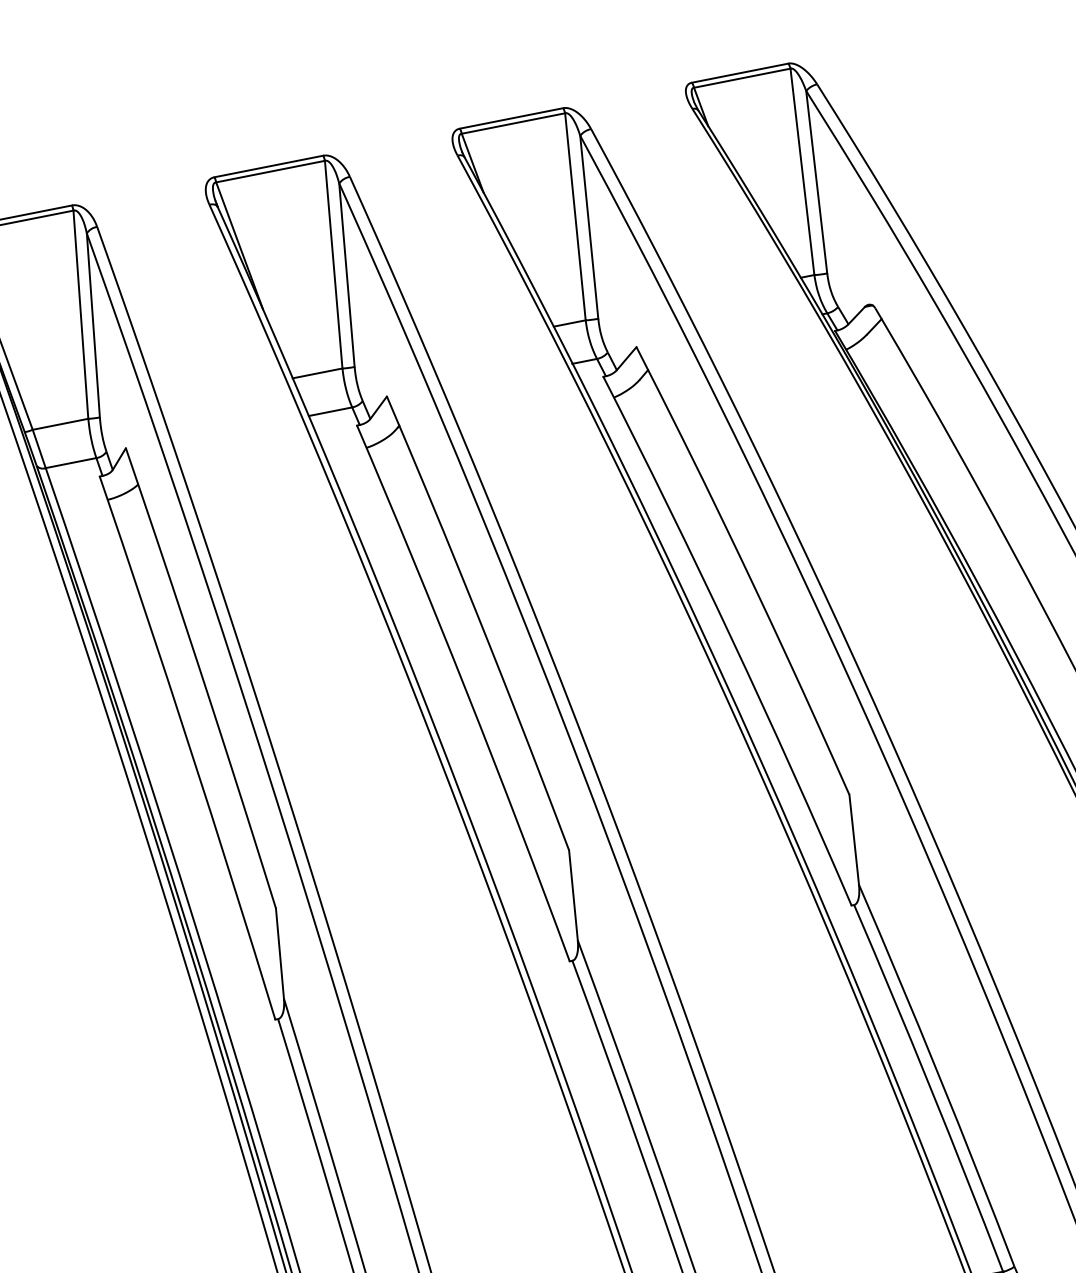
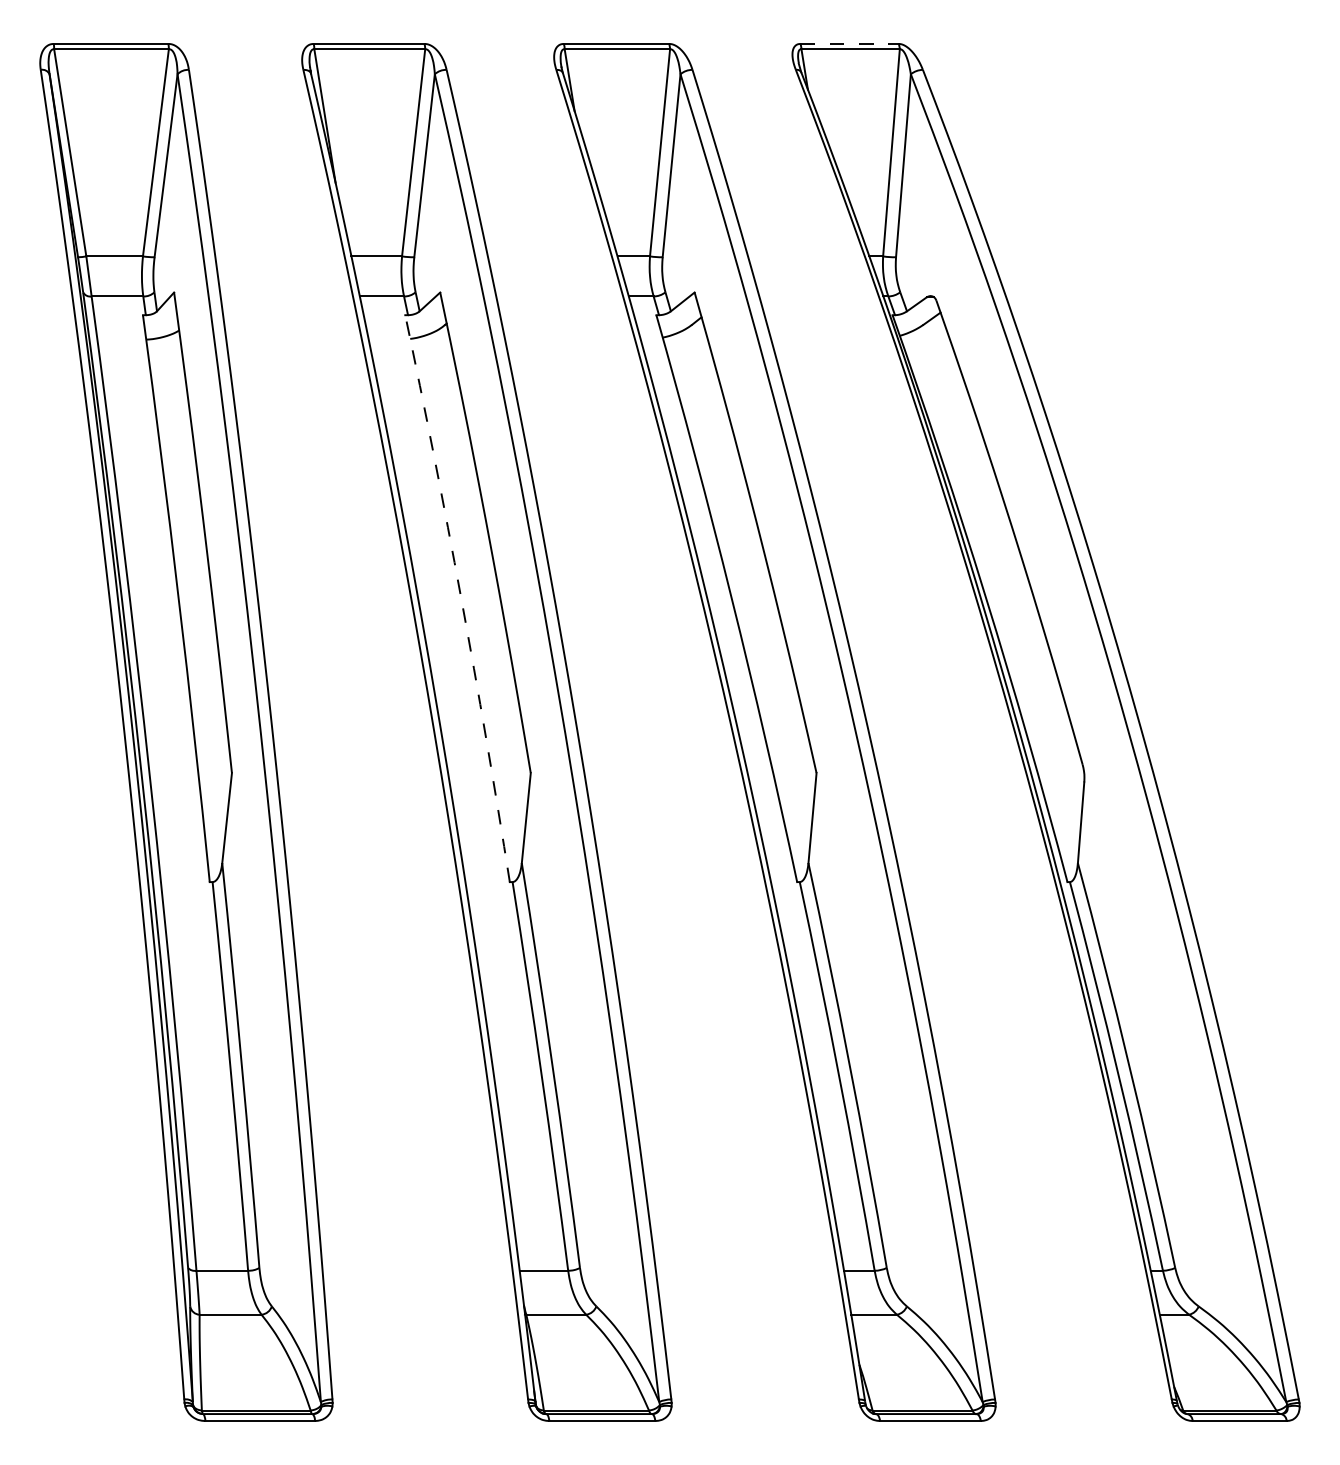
line: (741, 72) -> (850, 43), solid -> dashed
arc: (467, 692) -> (461, 598), solid -> dashed

